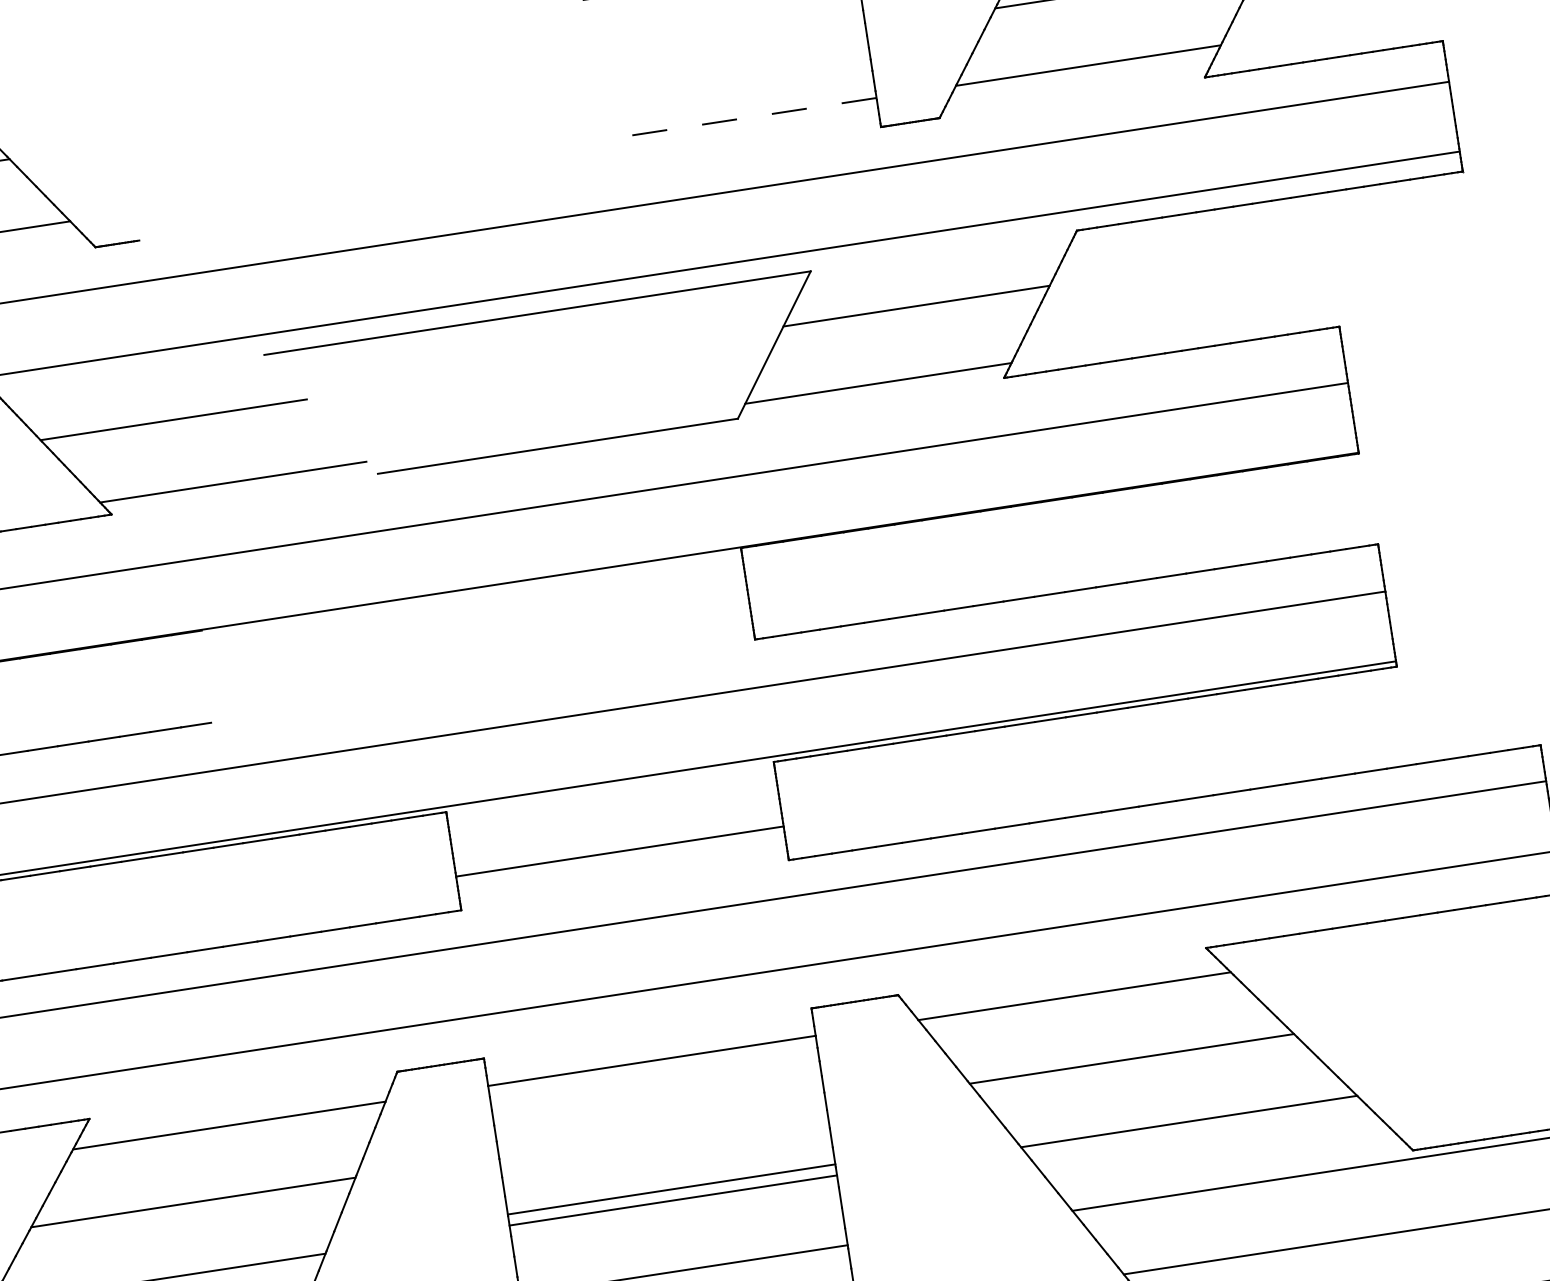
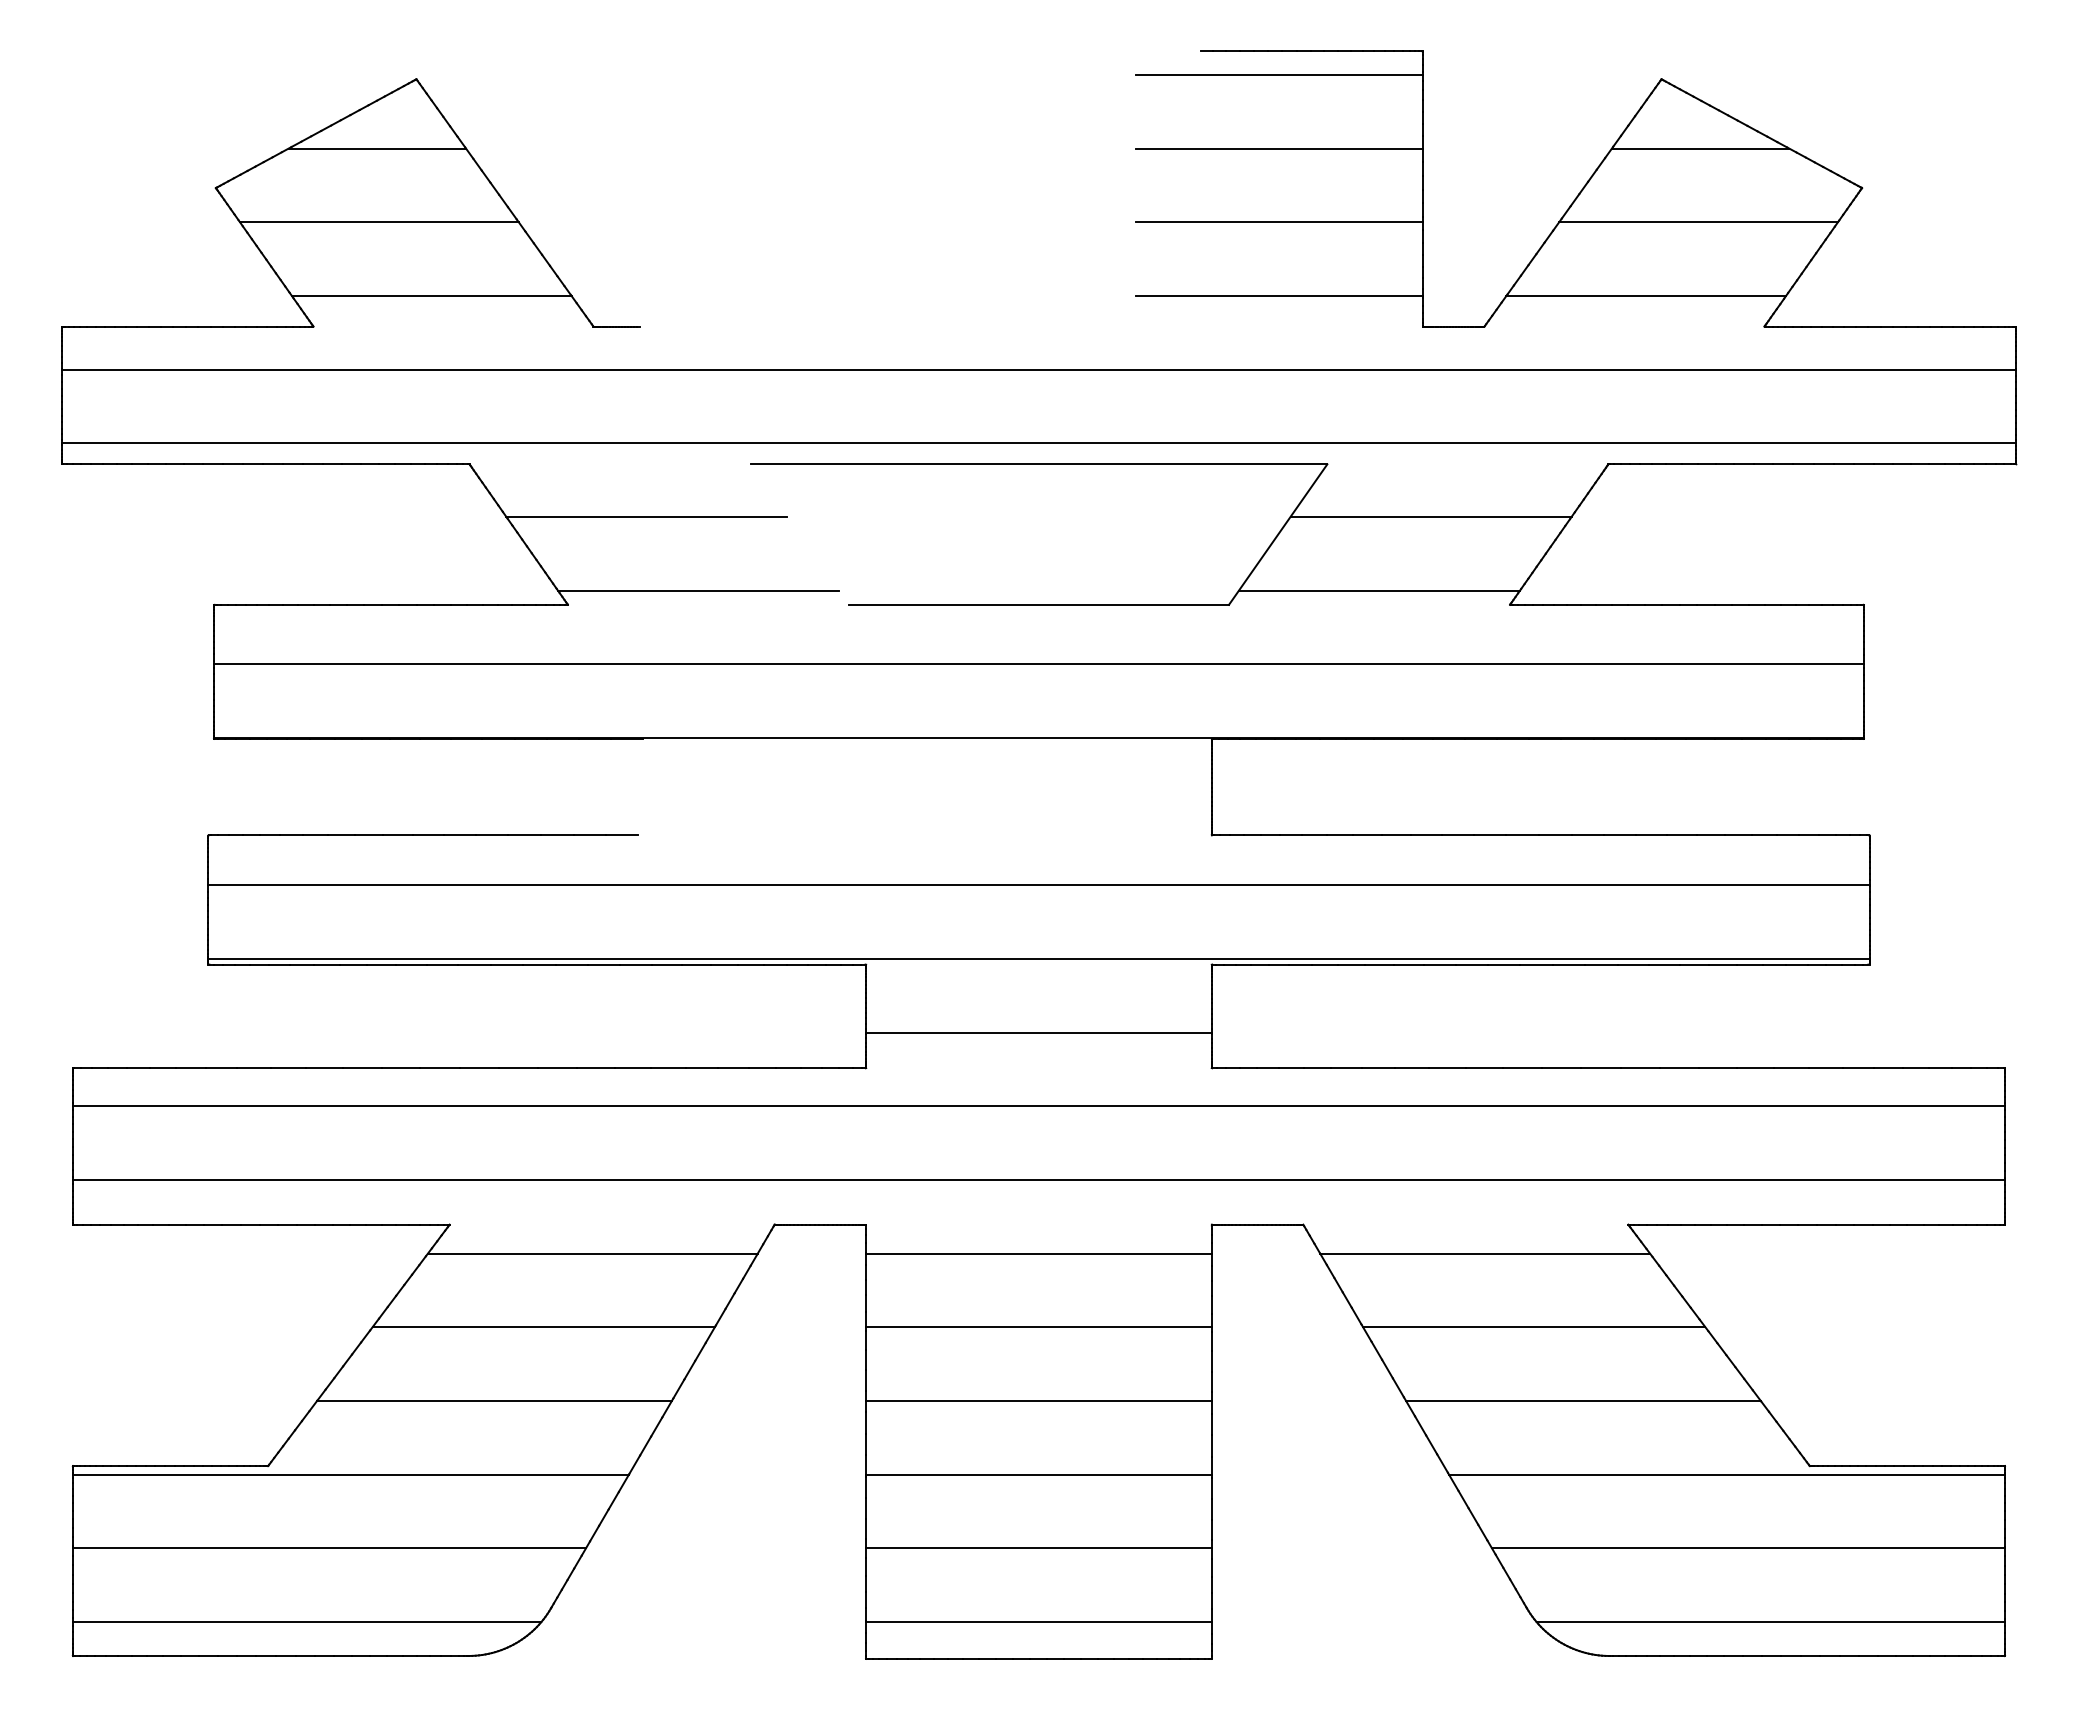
line: (729, 49) -> (1278, 222), added
line: (739, 118) -> (1278, 295), dashed -> solid
line: (671, 1189) -> (1038, 1327), moved

